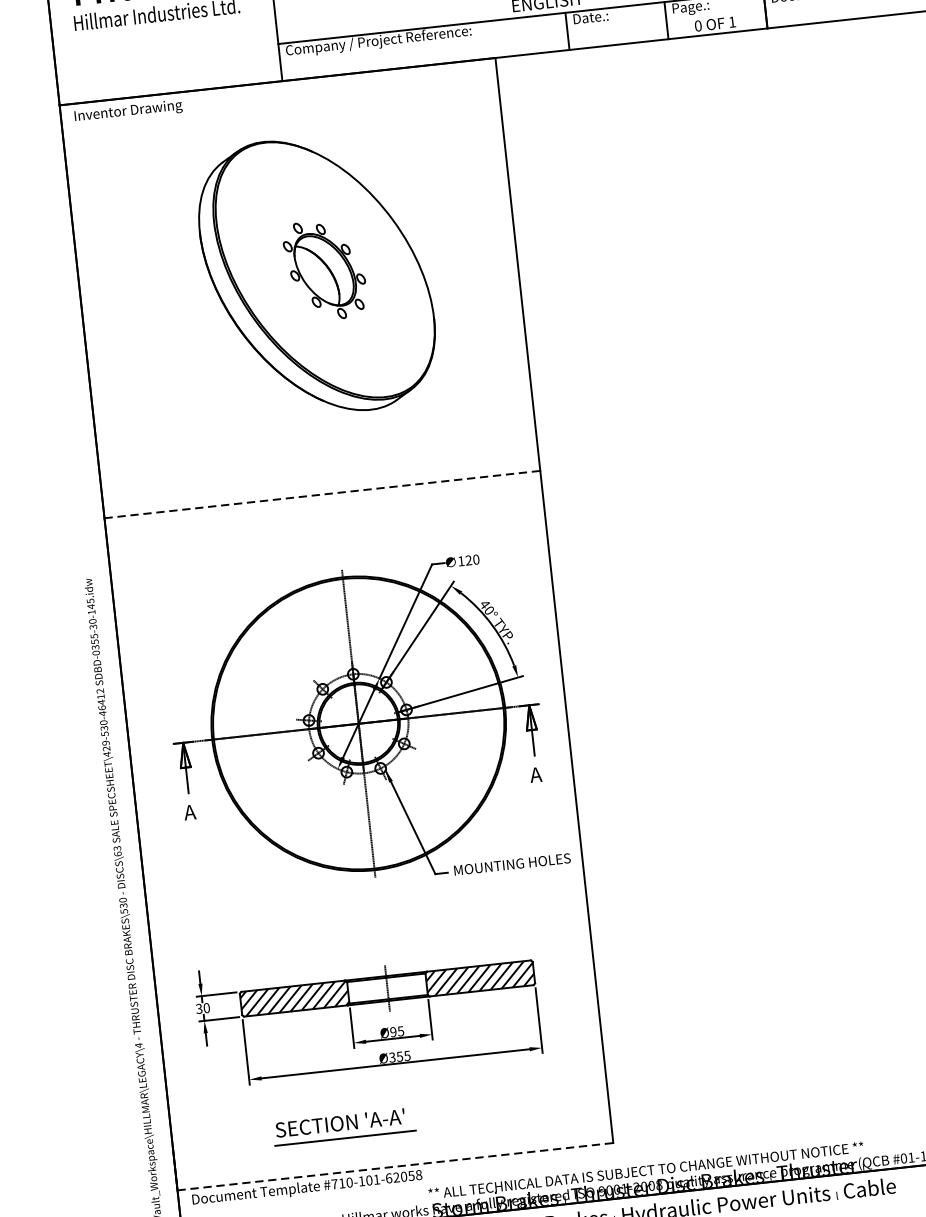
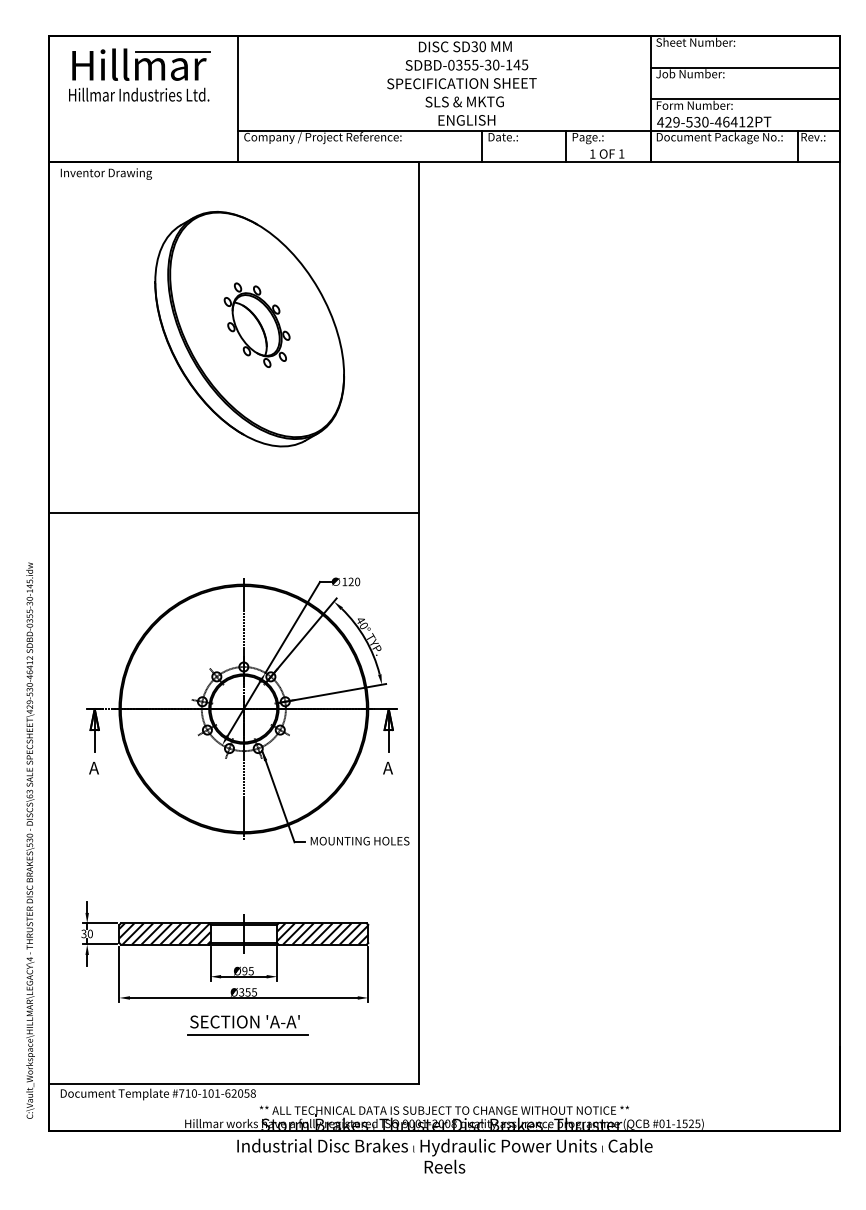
text: (698, 25) -> (592, 153), 0 -> 1
line: (322, 494) -> (234, 513), dashed -> solid
part: (343, 1127) -> (247, 1025), moved
line: (395, 1166) -> (234, 1084), dashed -> solid

